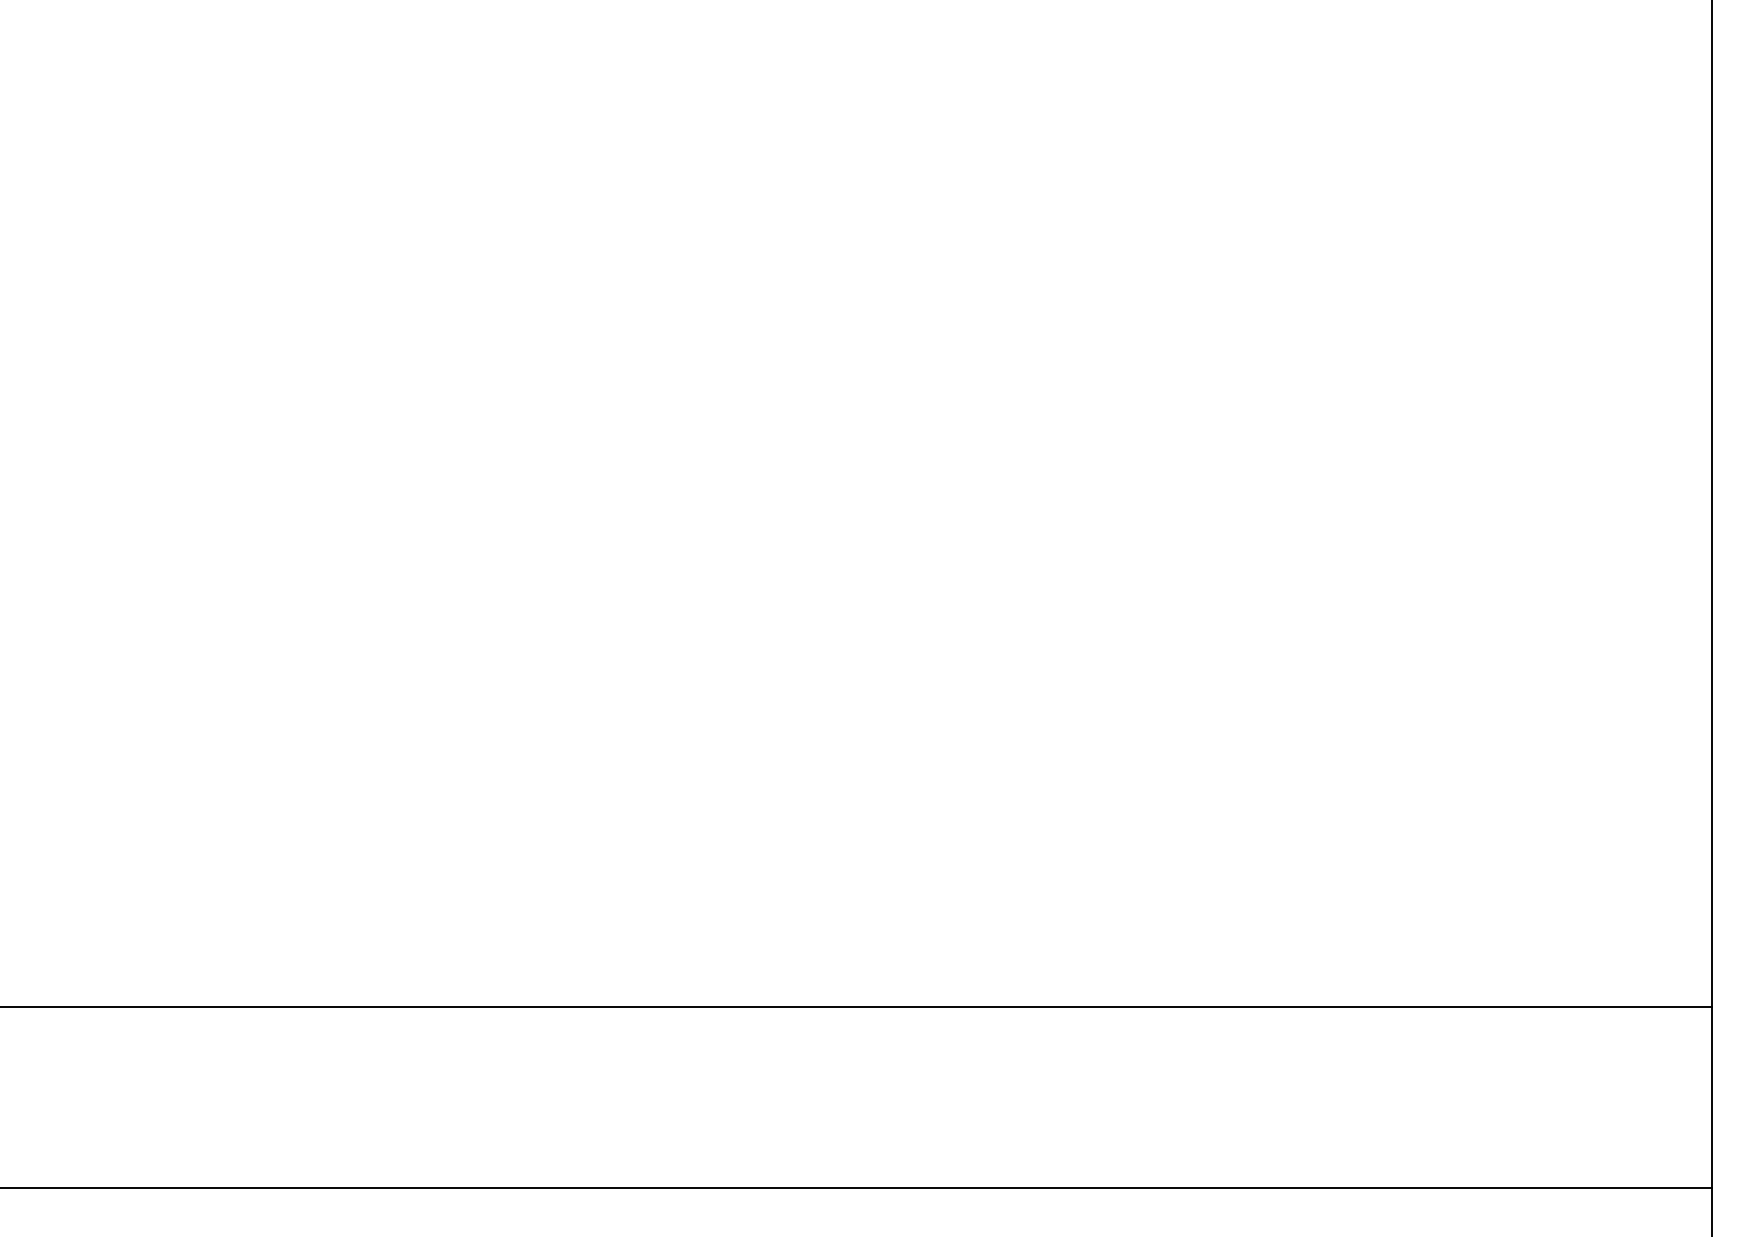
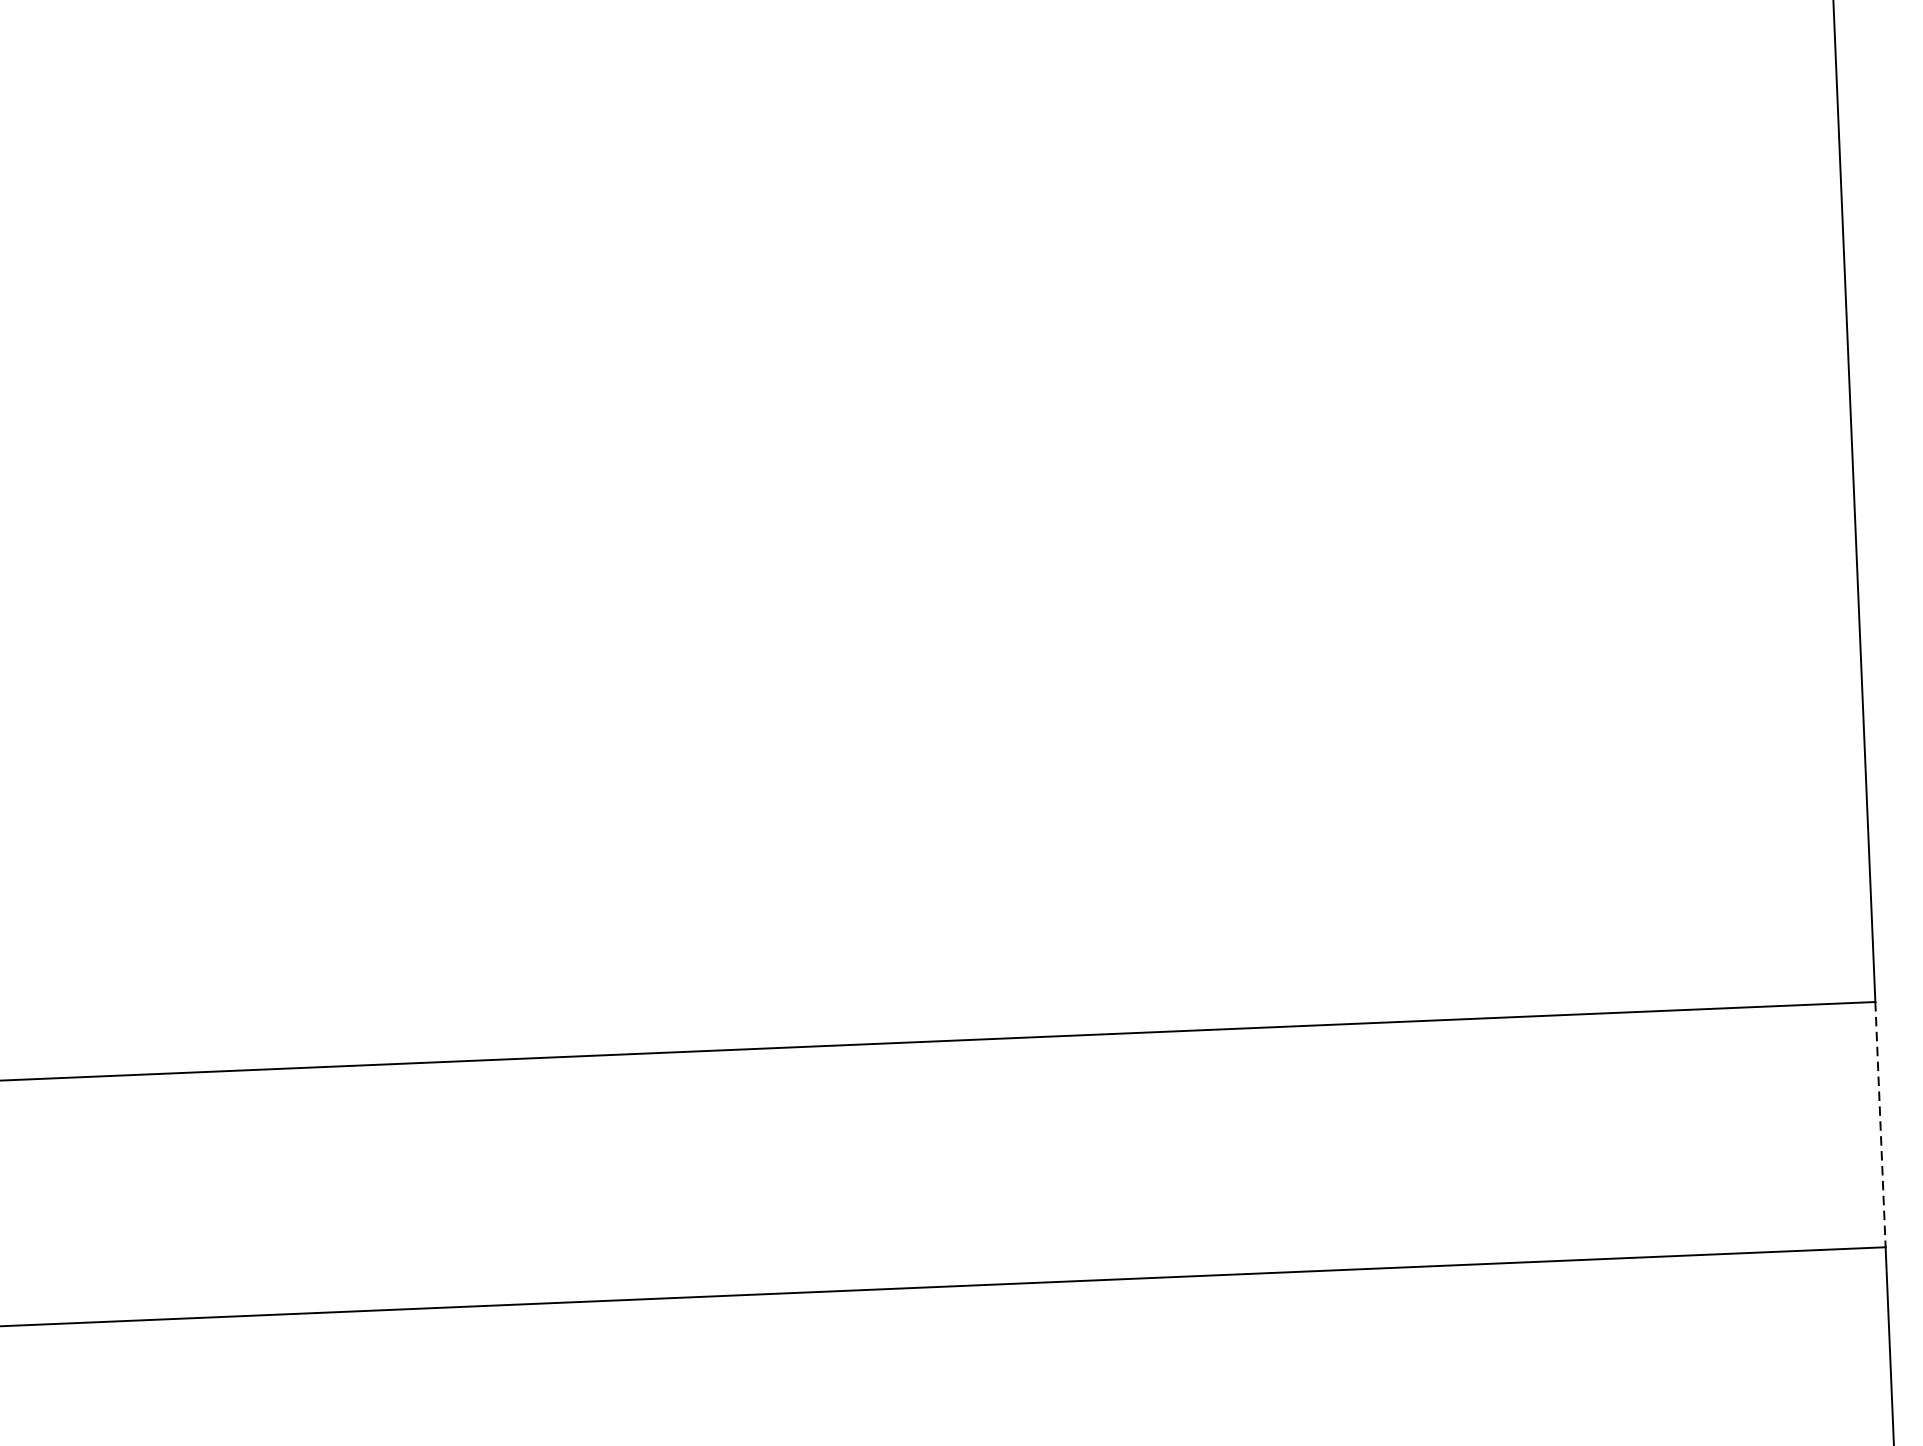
line: (1711, 1098) -> (1880, 1125), solid -> dashed

